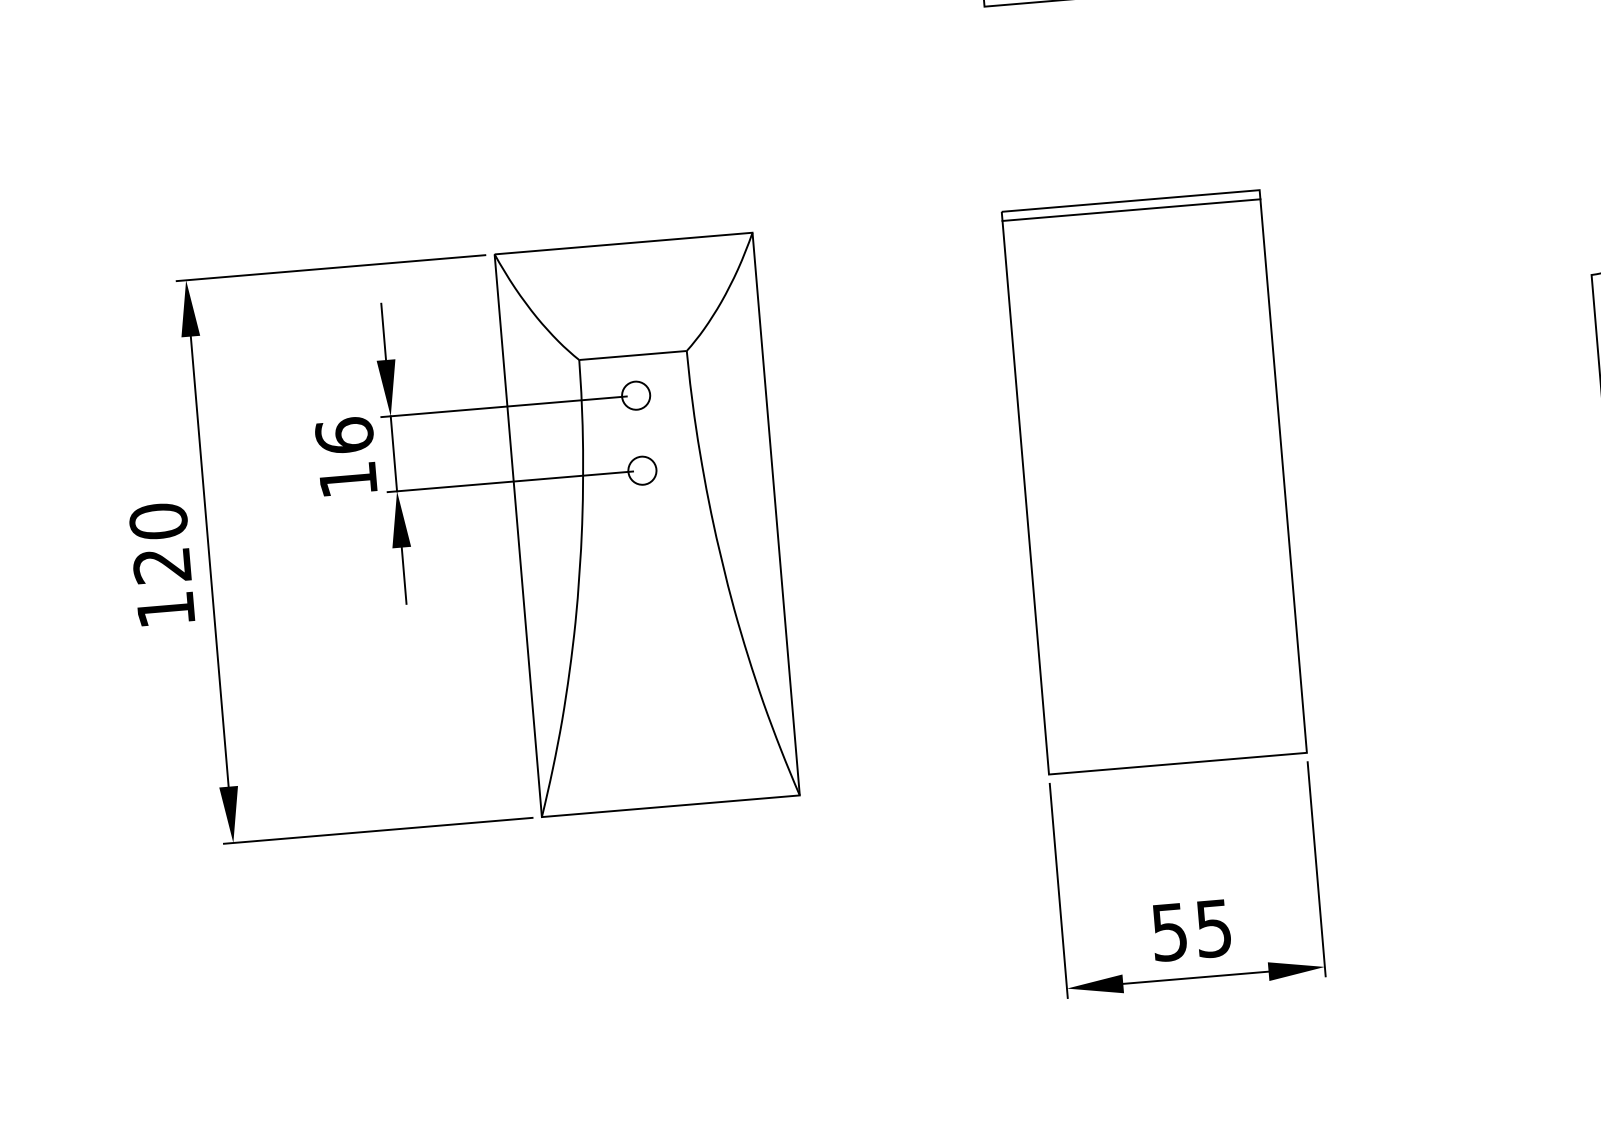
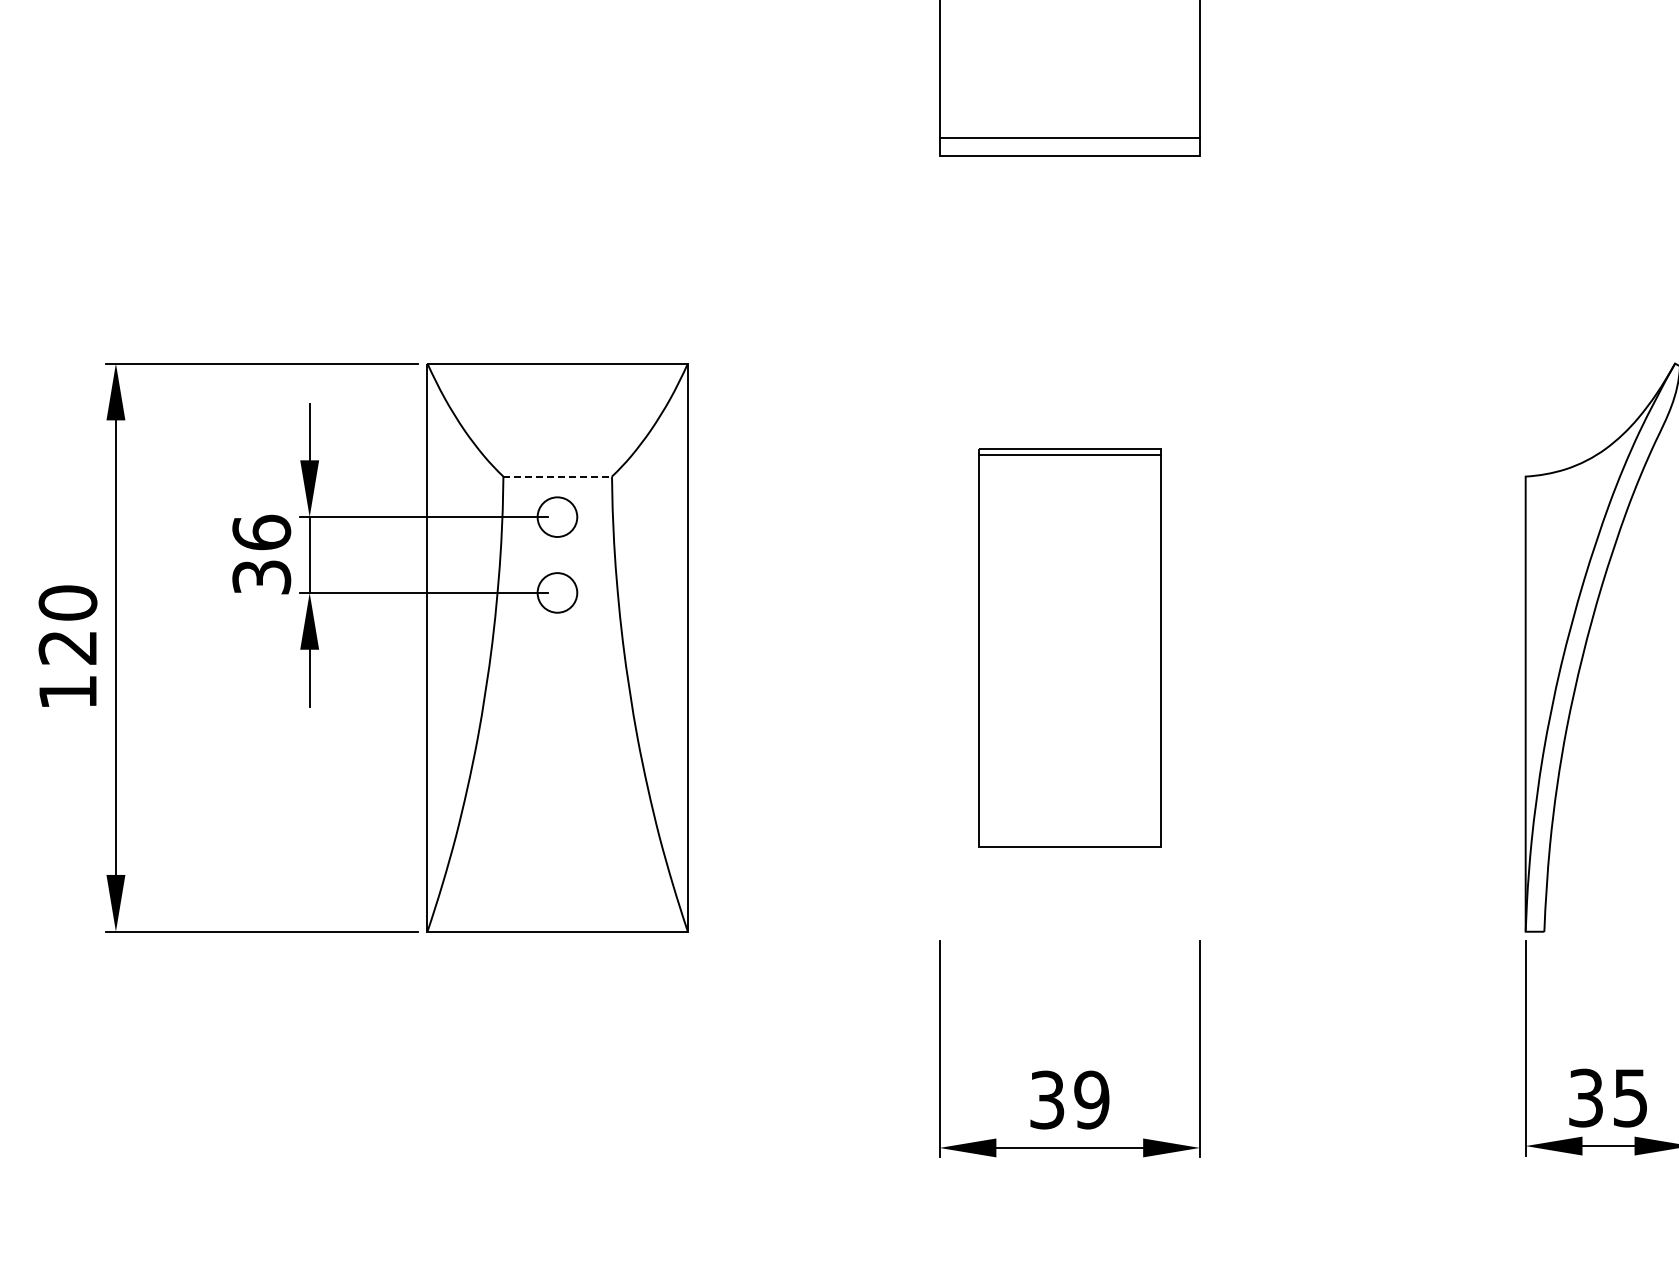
line: (633, 355) -> (558, 476), solid -> dashed
circle: (636, 396) -> (557, 517), size x1.4
circle: (642, 470) -> (557, 592), size x1.4
text: (348, 480) -> (261, 577), 16 -> 36
part: (1154, 482) -> (1069, 647), size x0.7
text: (1192, 929) -> (1070, 1099), 55 -> 39

